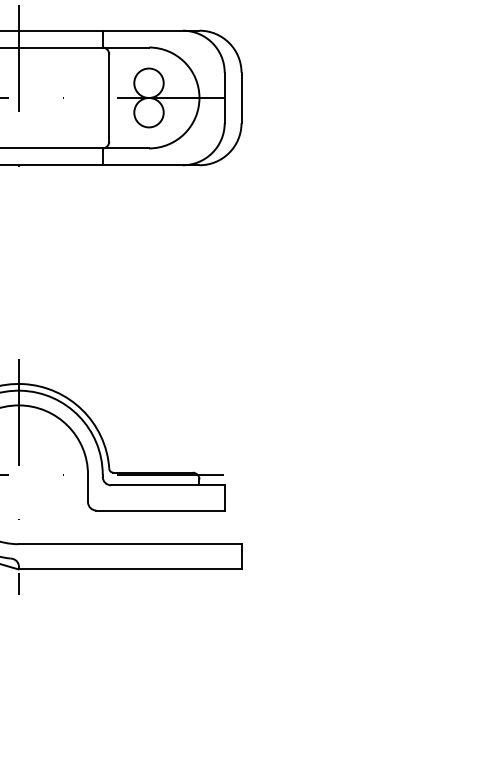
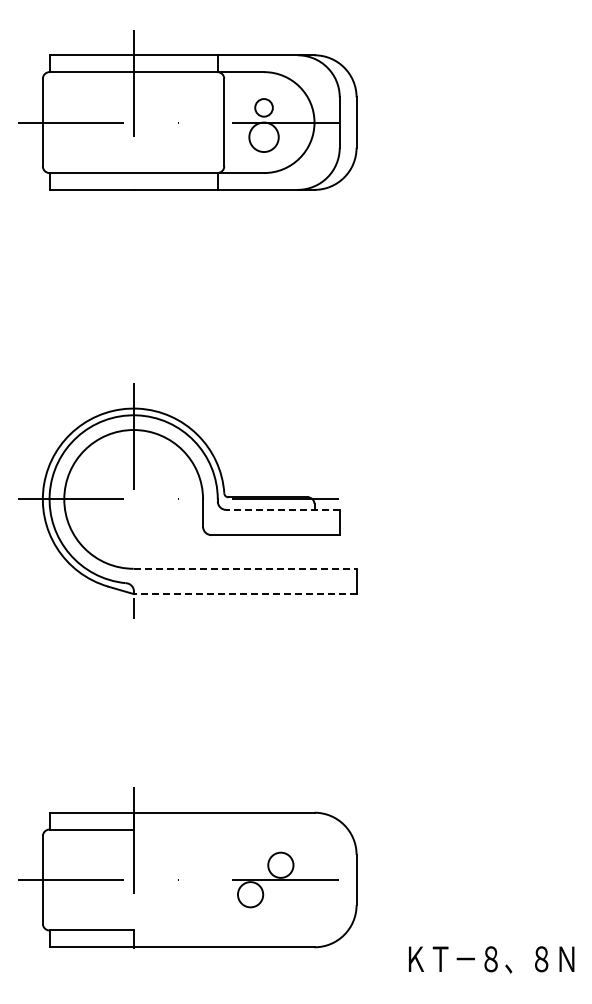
circle: (148, 82) -> (263, 107), size x0.6
line: (167, 484) -> (282, 509), solid -> dashed
line: (130, 543) -> (245, 568), solid -> dashed
line: (129, 569) -> (244, 594), solid -> dashed

